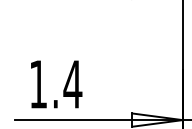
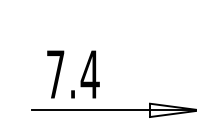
text: (38, 84) -> (55, 74), 1.4 -> 7.4

